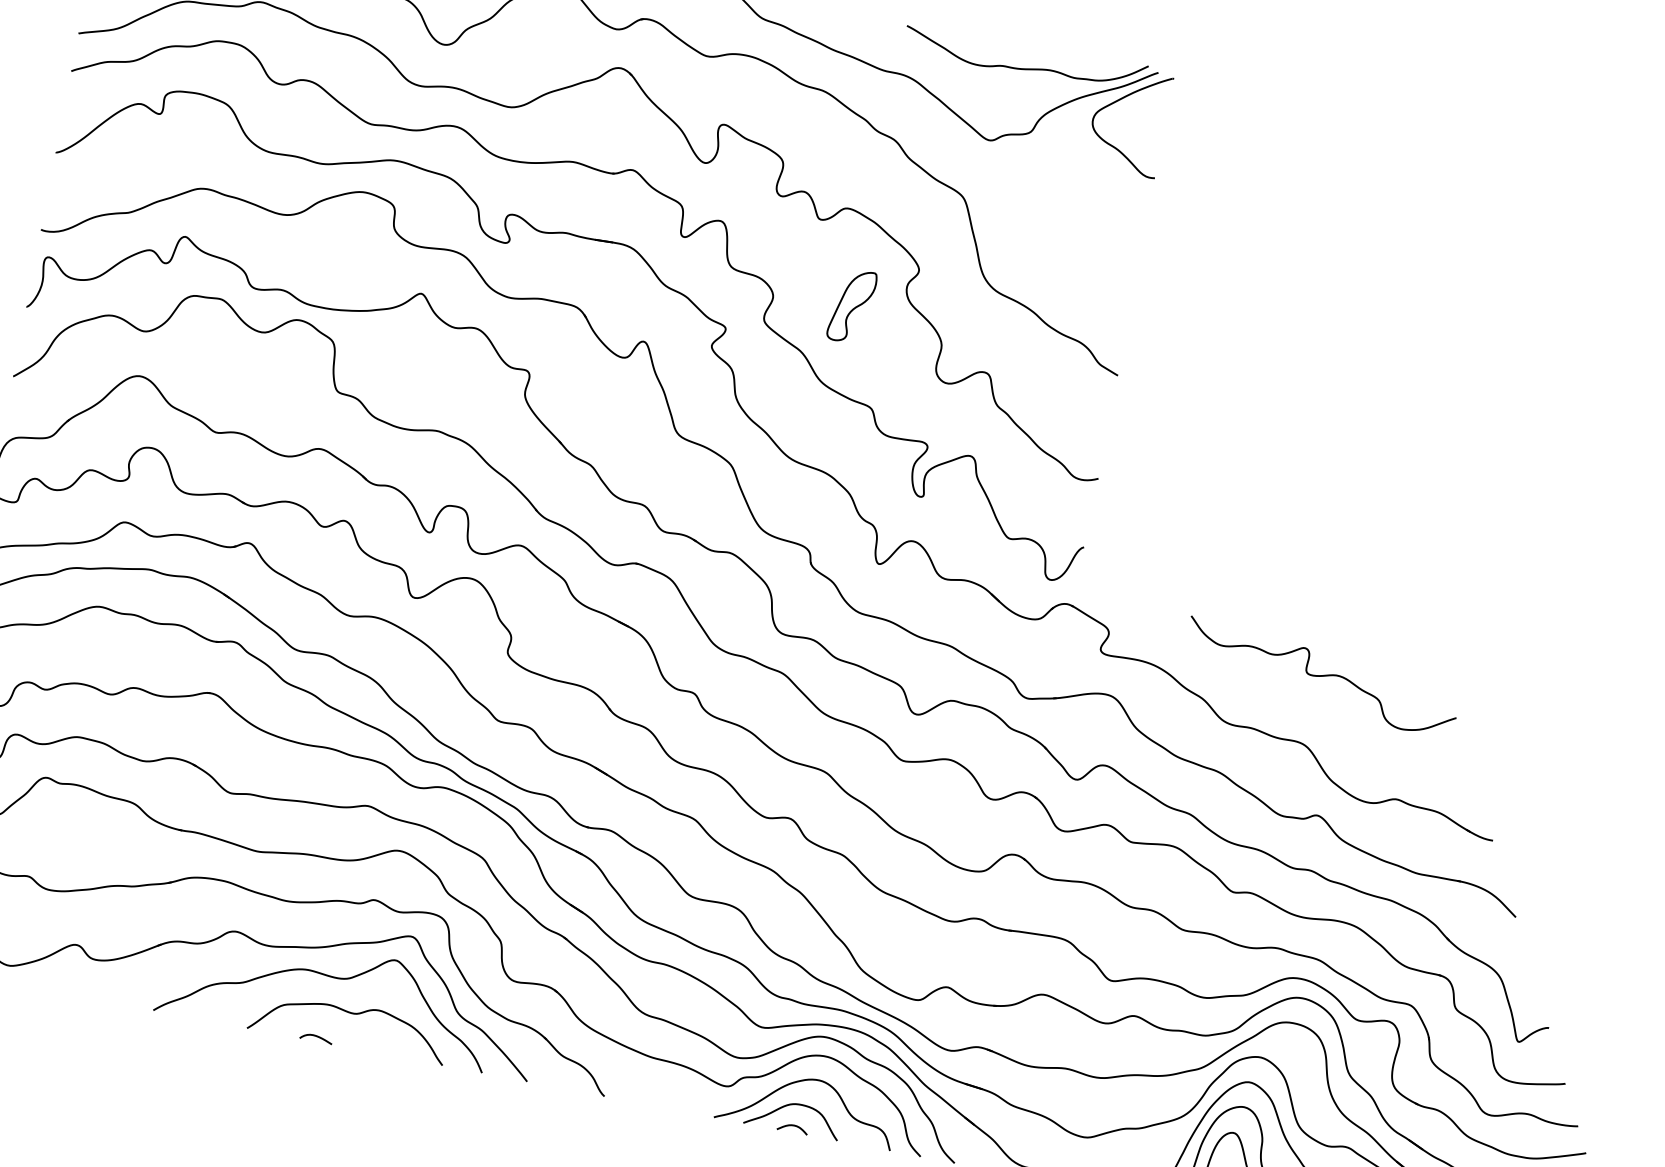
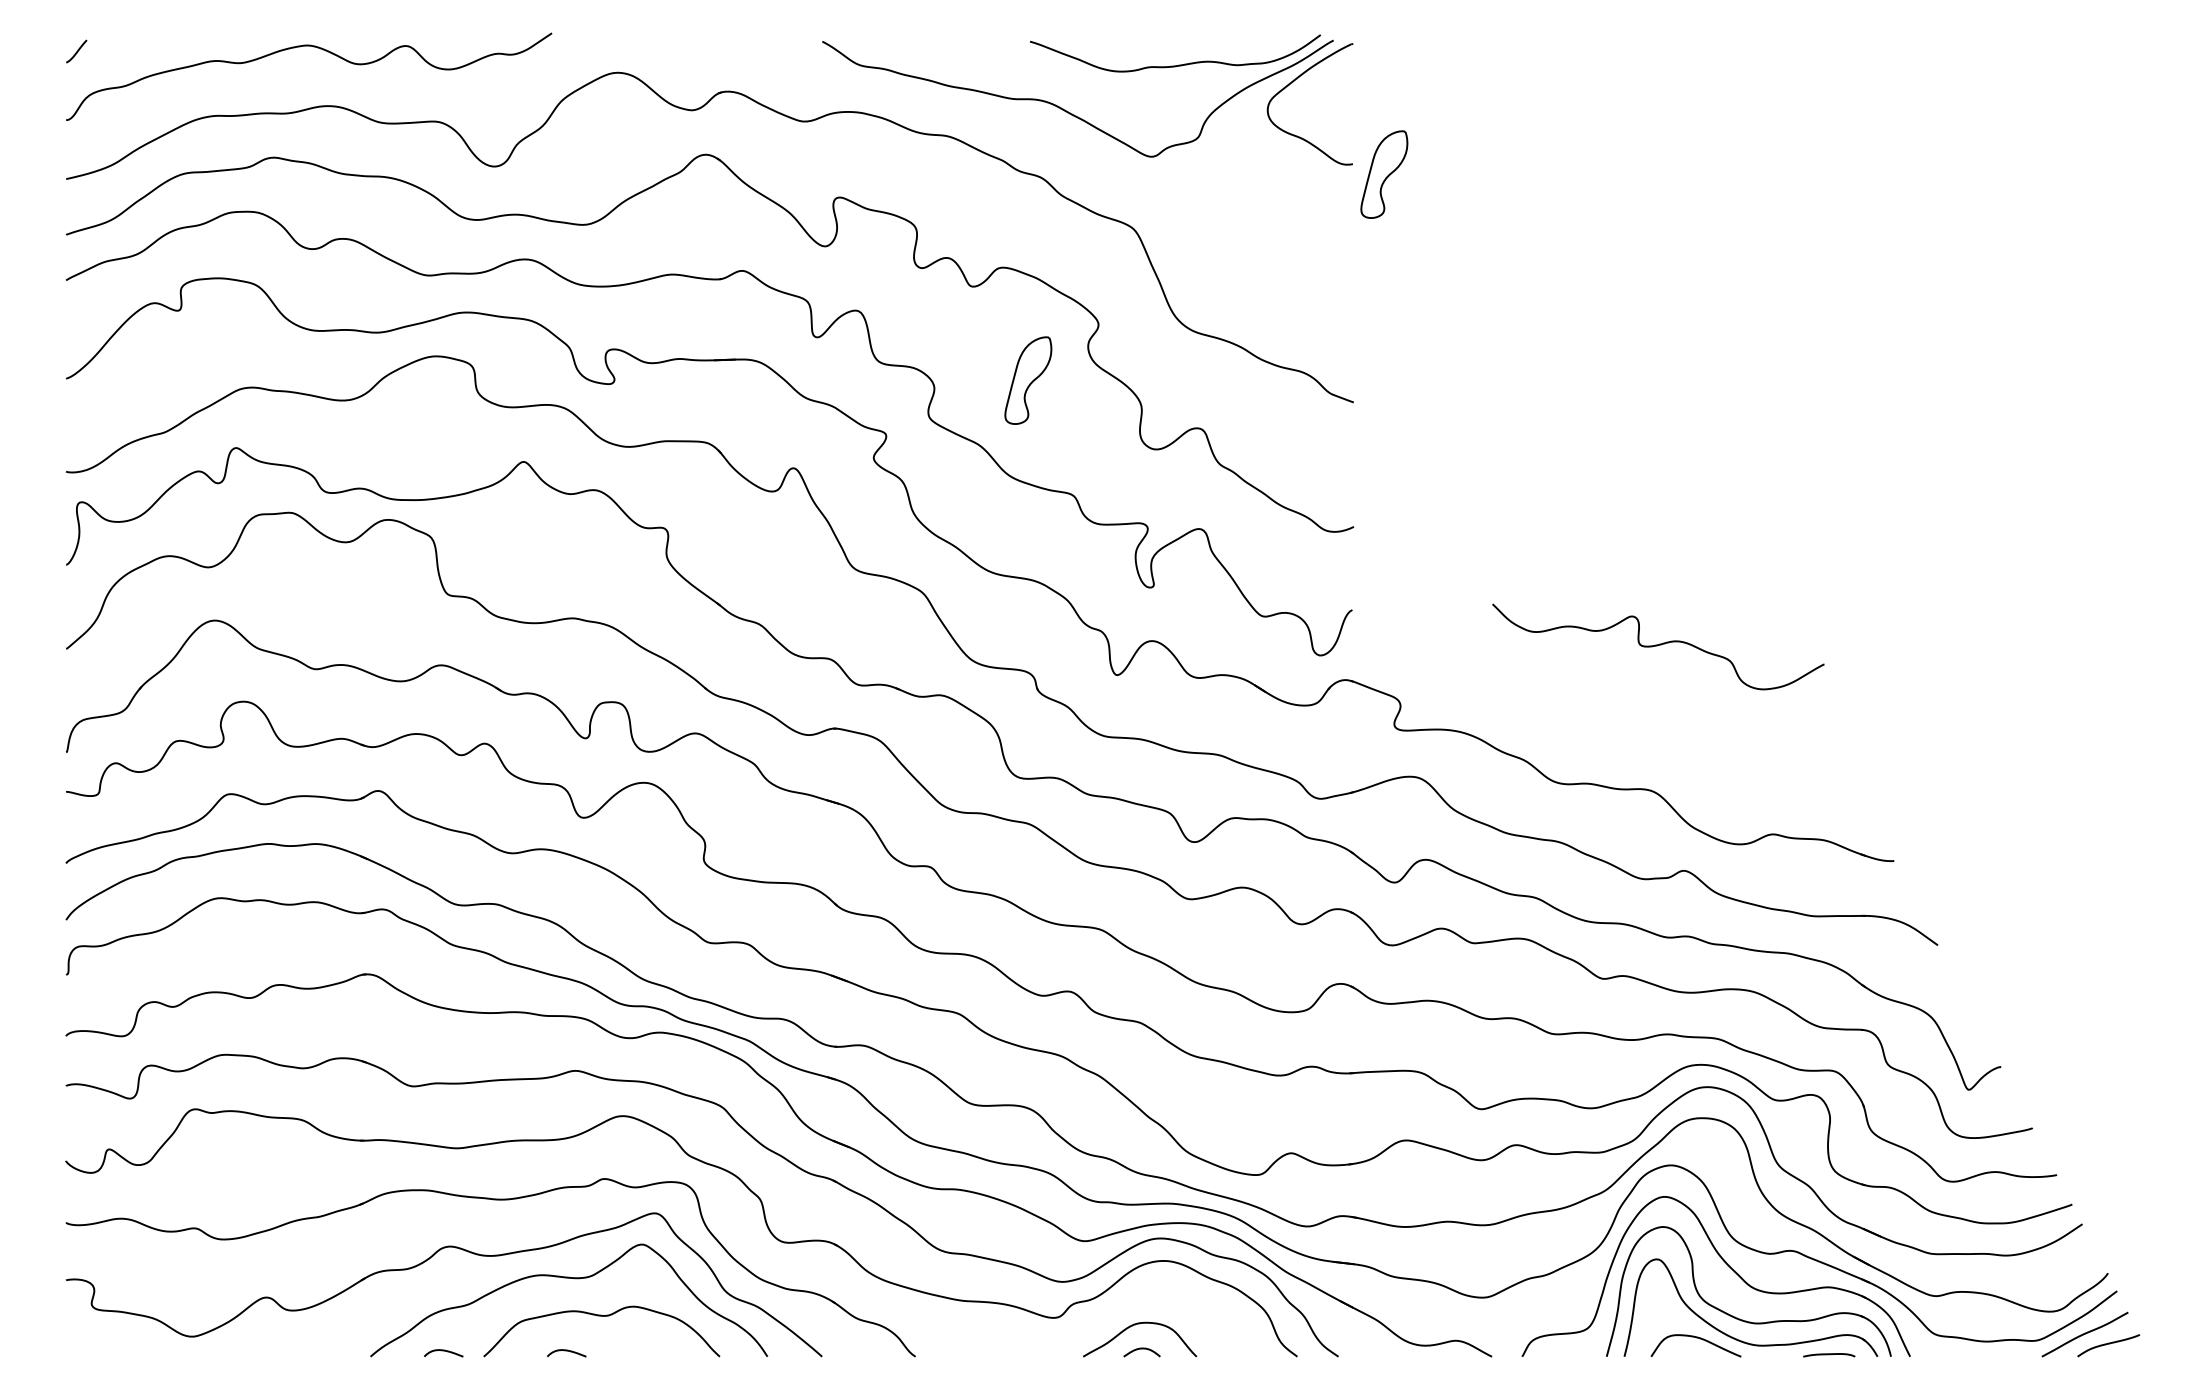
part: (1179, 191) -> (1384, 174), added
curve: (1322, 676) -> (1658, 645), moved
curve: (214, 1017) -> (443, 1351), added
curve: (800, 1082) -> (1140, 1296), removed

